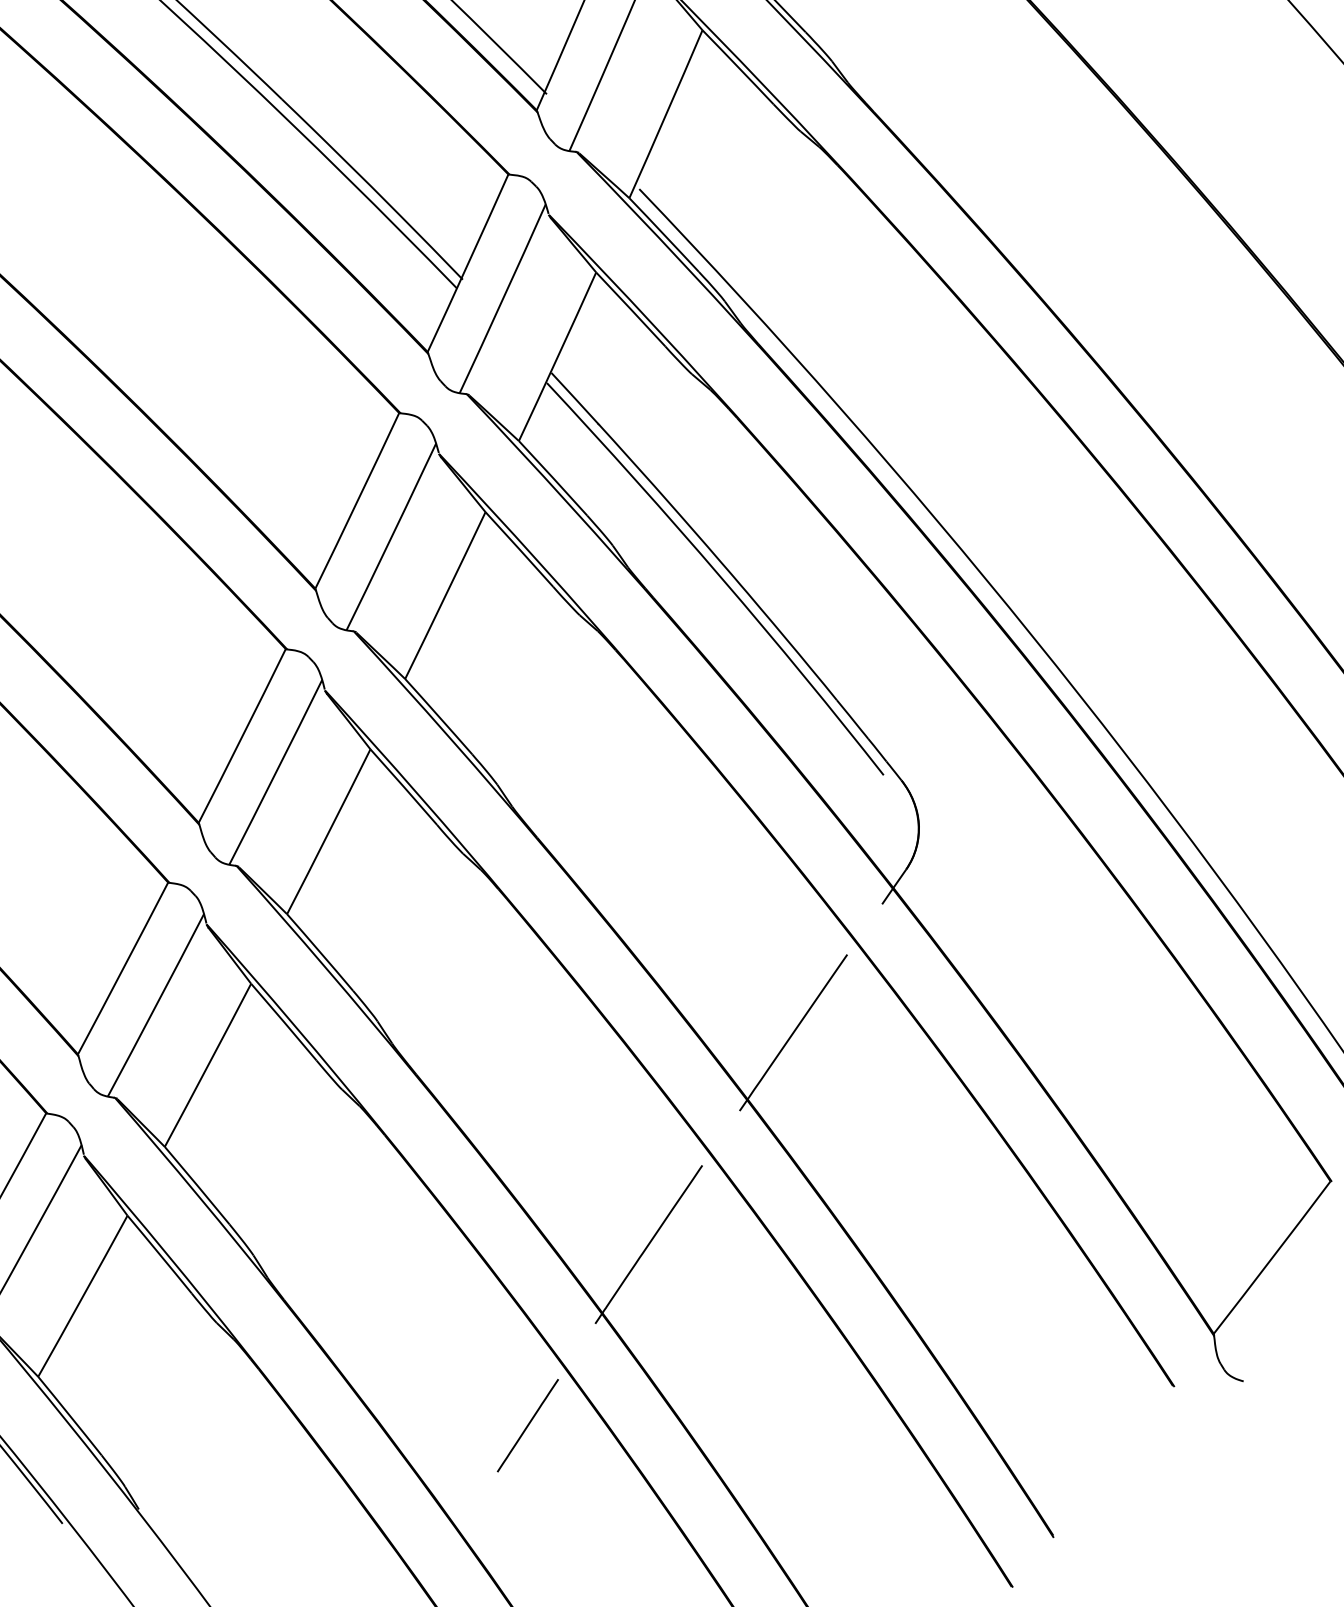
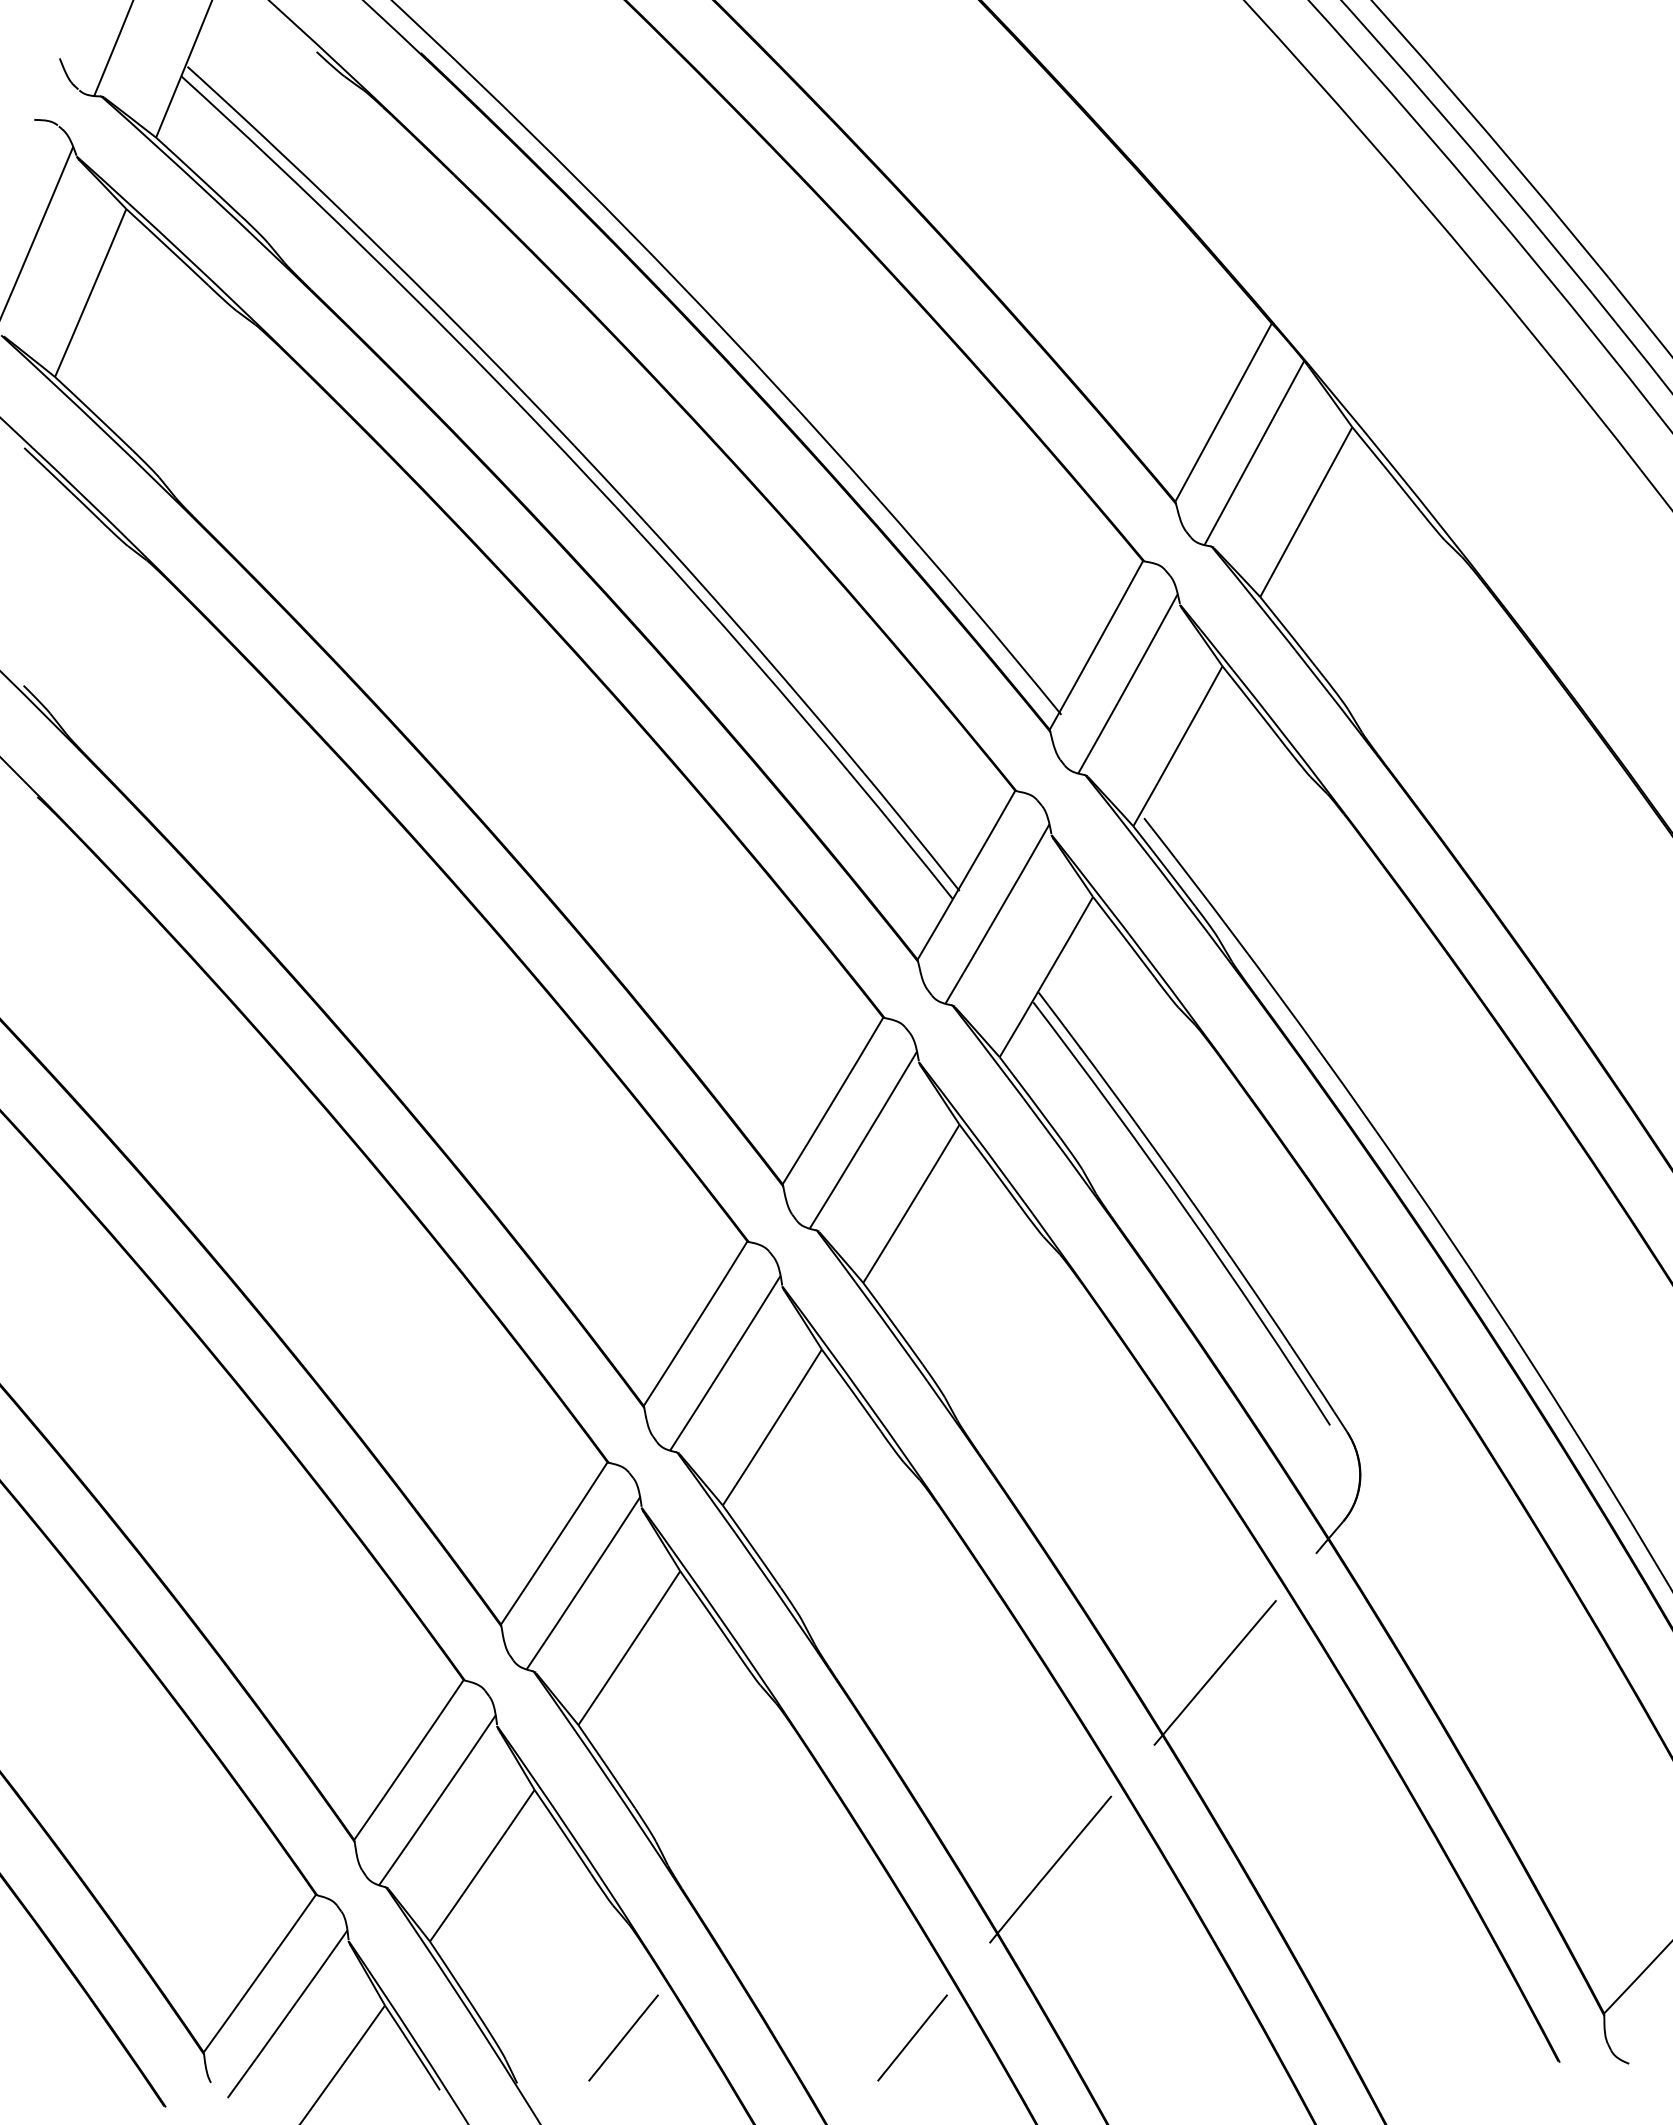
line: (240, 1453) -> (623, 2037), added

